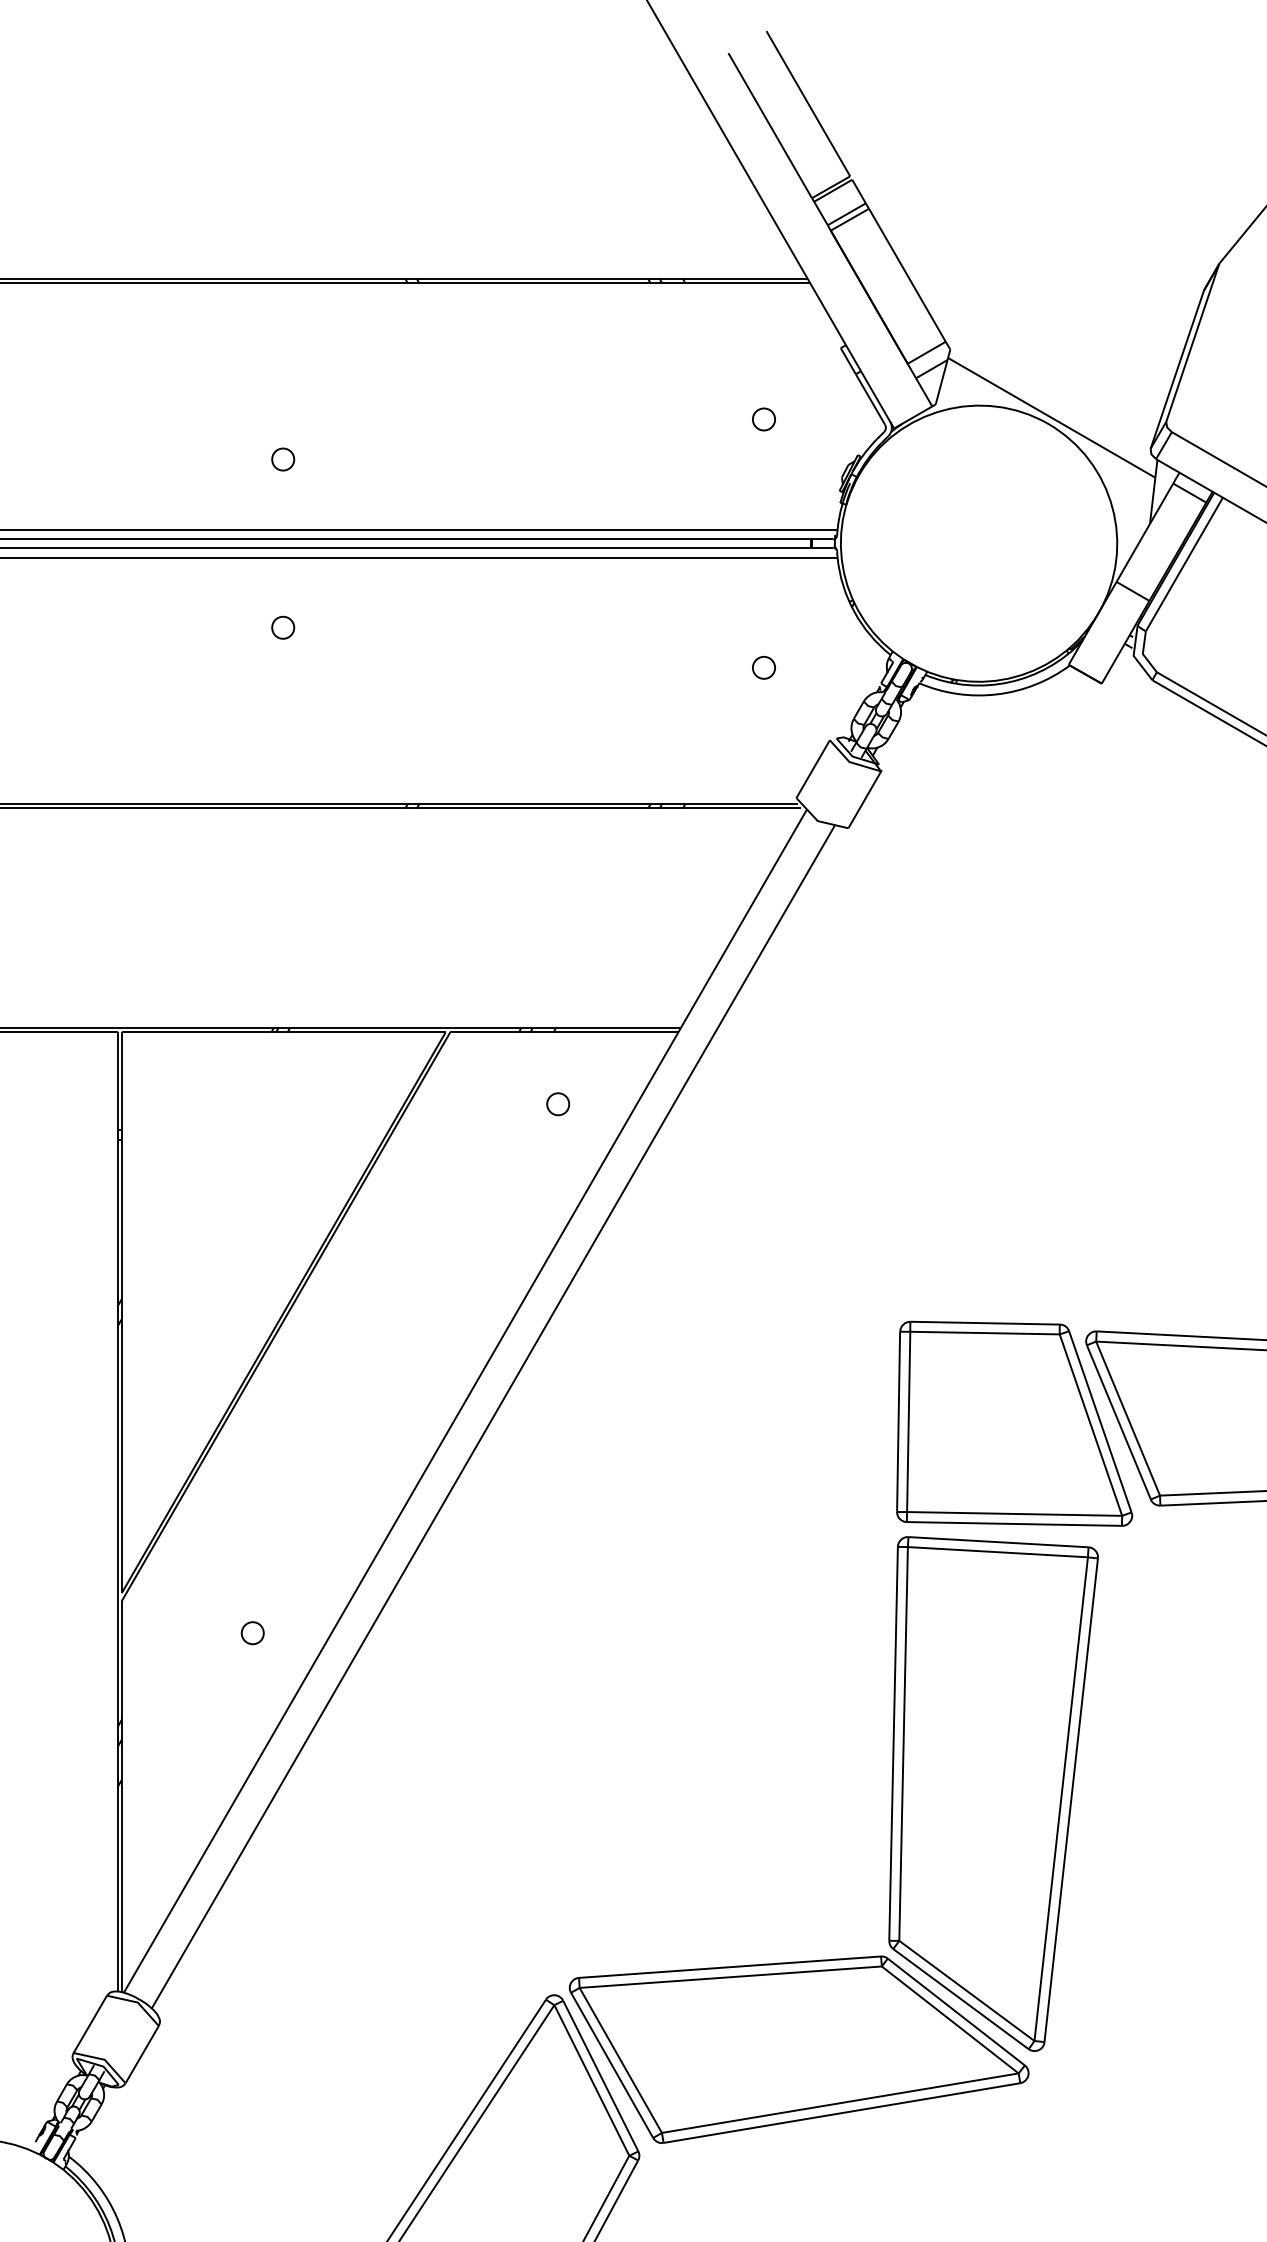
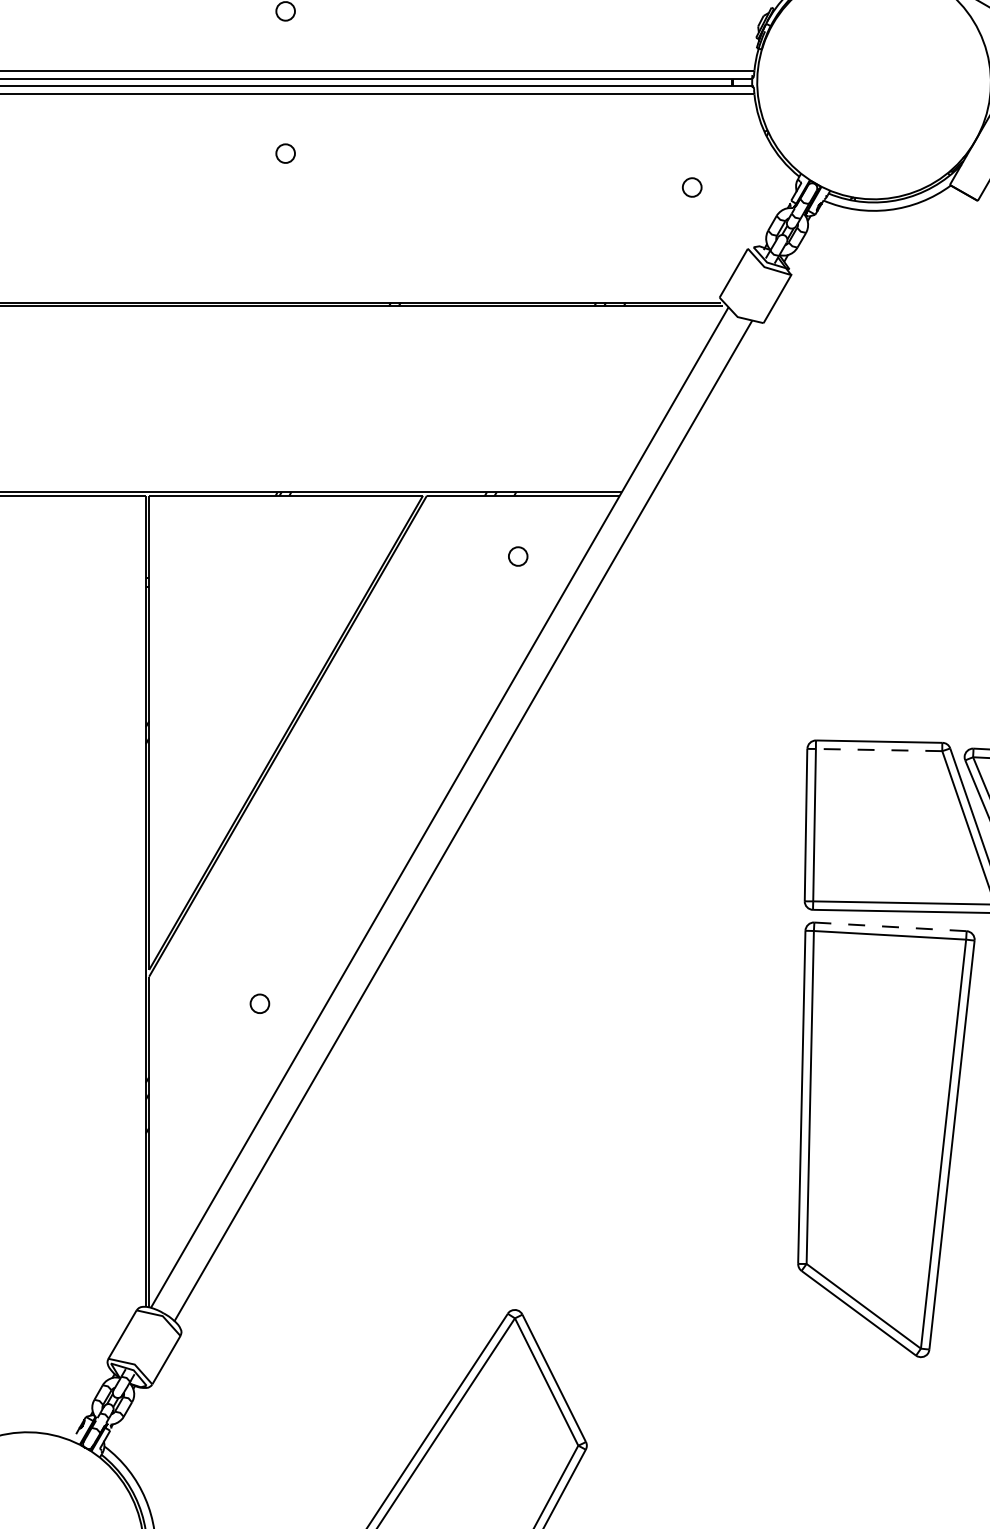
line: (985, 1333) -> (879, 750), solid -> dashed
line: (999, 1542) -> (891, 927), solid -> dashed
part: (798, 2049) -> (721, 1355), removed

